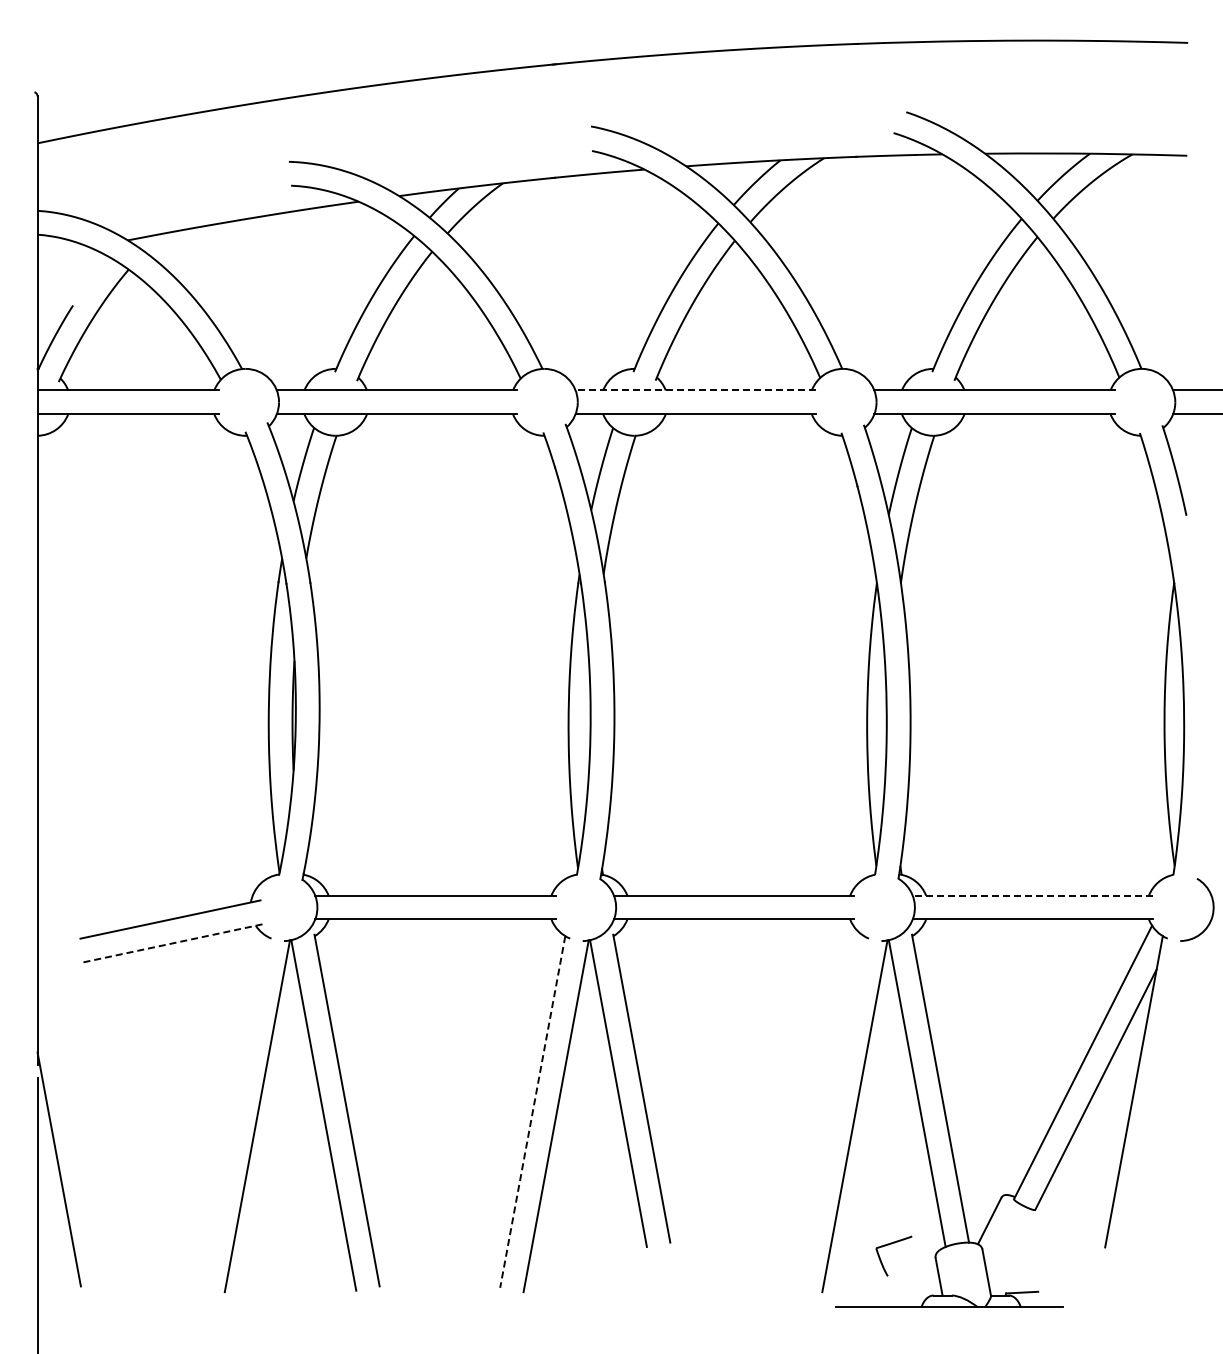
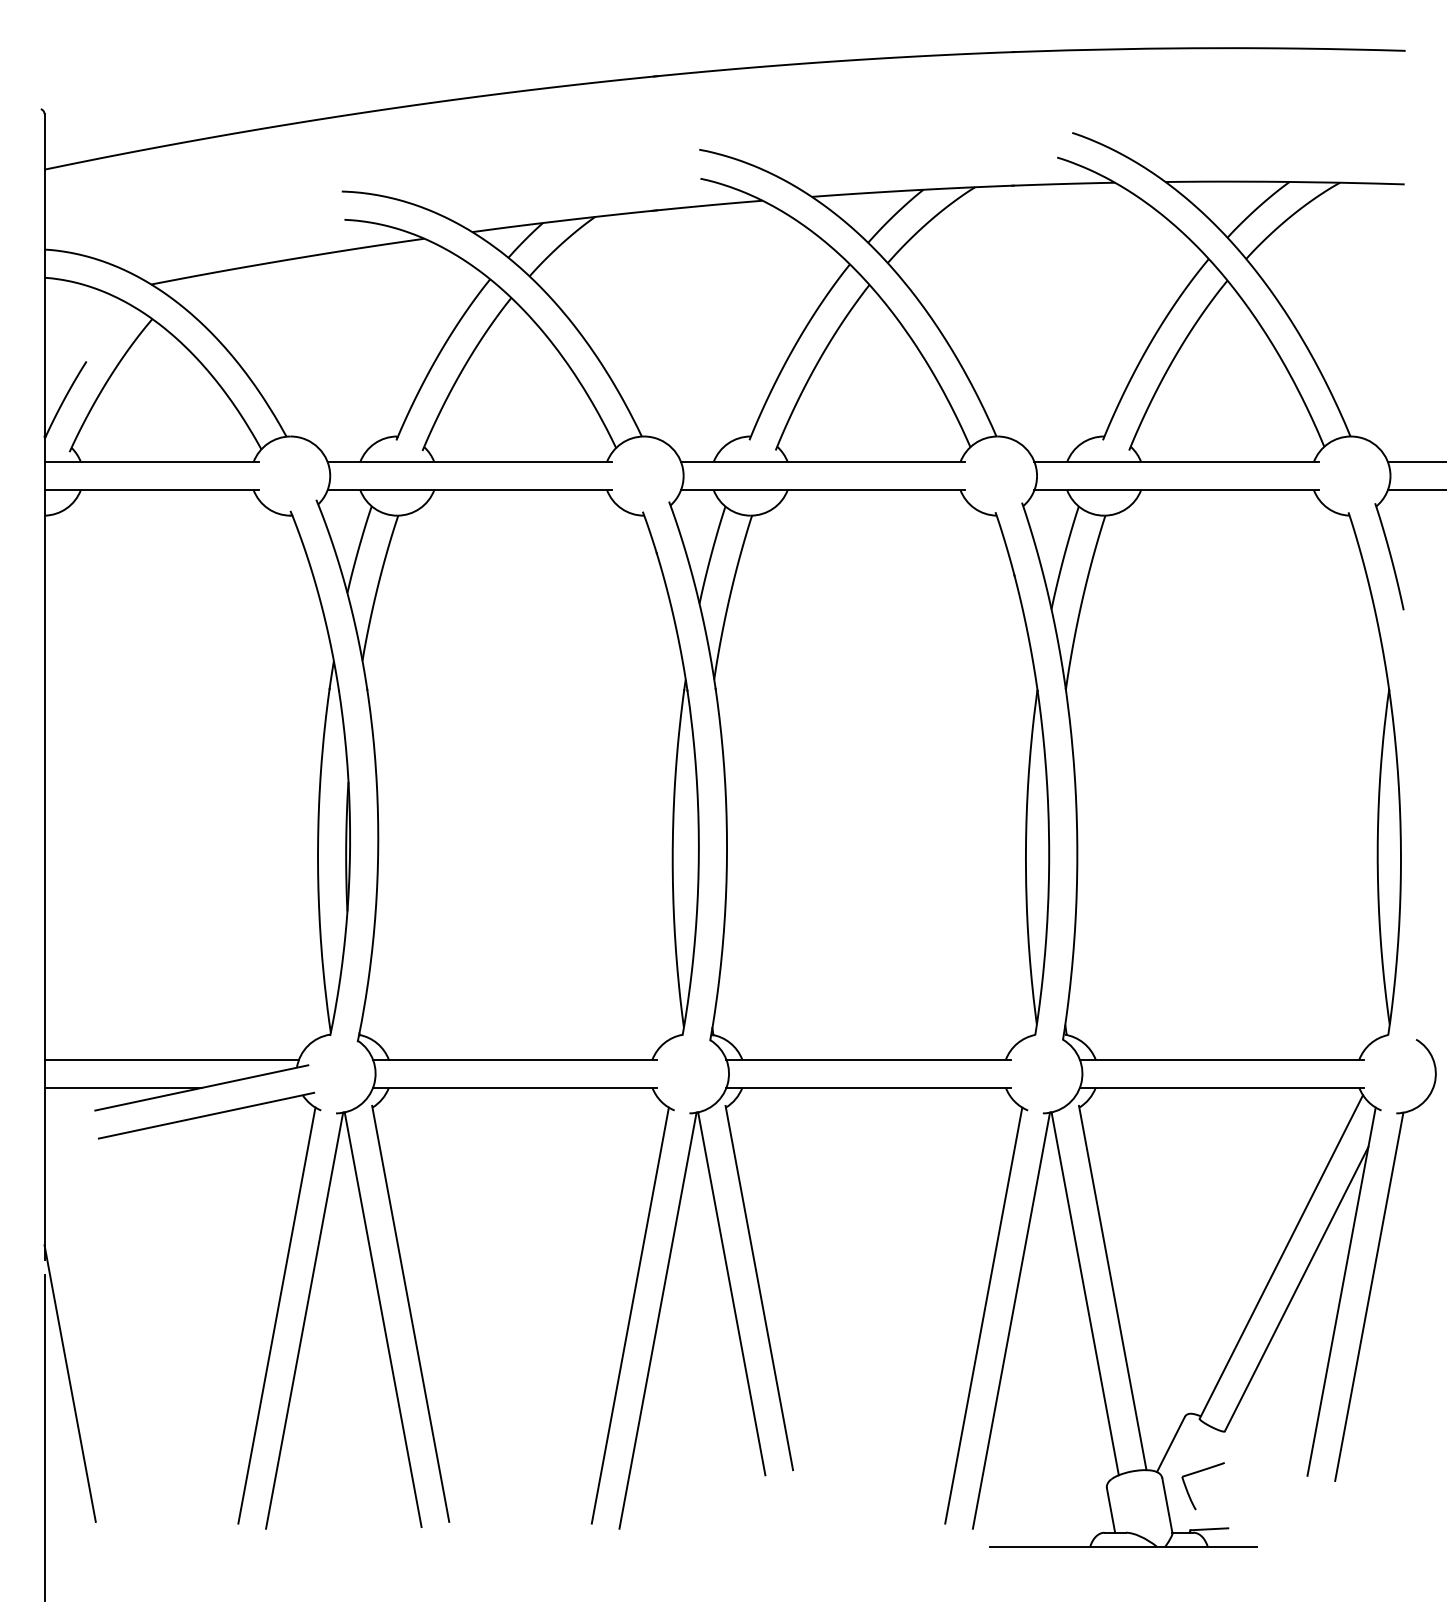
line: (695, 390) -> (822, 462), dashed -> solid
line: (144, 895) -> (171, 1059), added
line: (1032, 895) -> (1221, 1059), dashed -> solid
line: (103, 919) -> (122, 1087), added
line: (174, 942) -> (206, 1115), dashed -> solid
line: (1157, 1095) -> (1369, 1296), added
line: (233, 1111) -> (276, 1315), added
line: (831, 1111) -> (983, 1315), added
line: (532, 1112) -> (630, 1316), dashed -> solid
part: (891, 1244) -> (1200, 1472), moved

